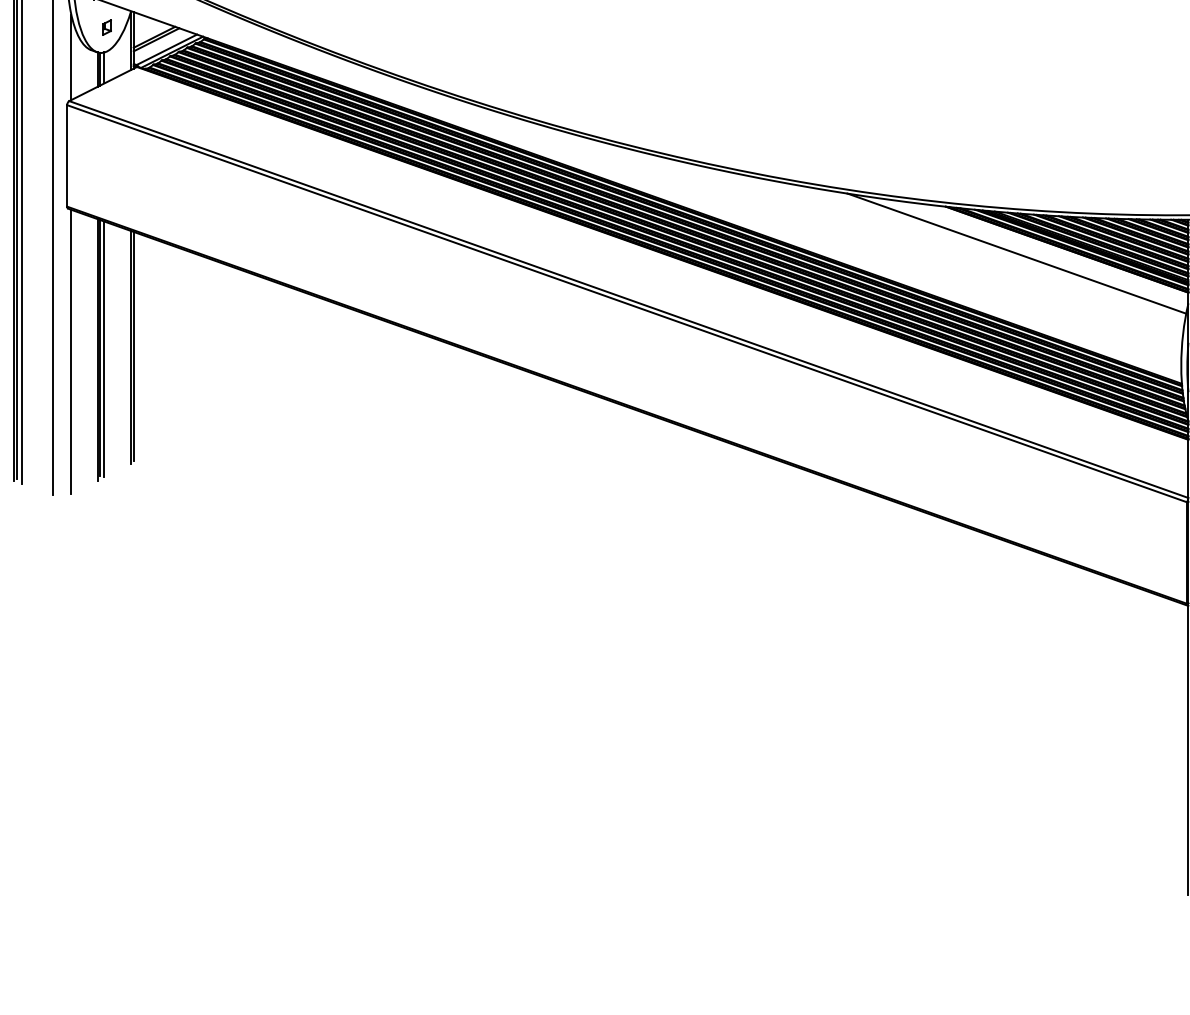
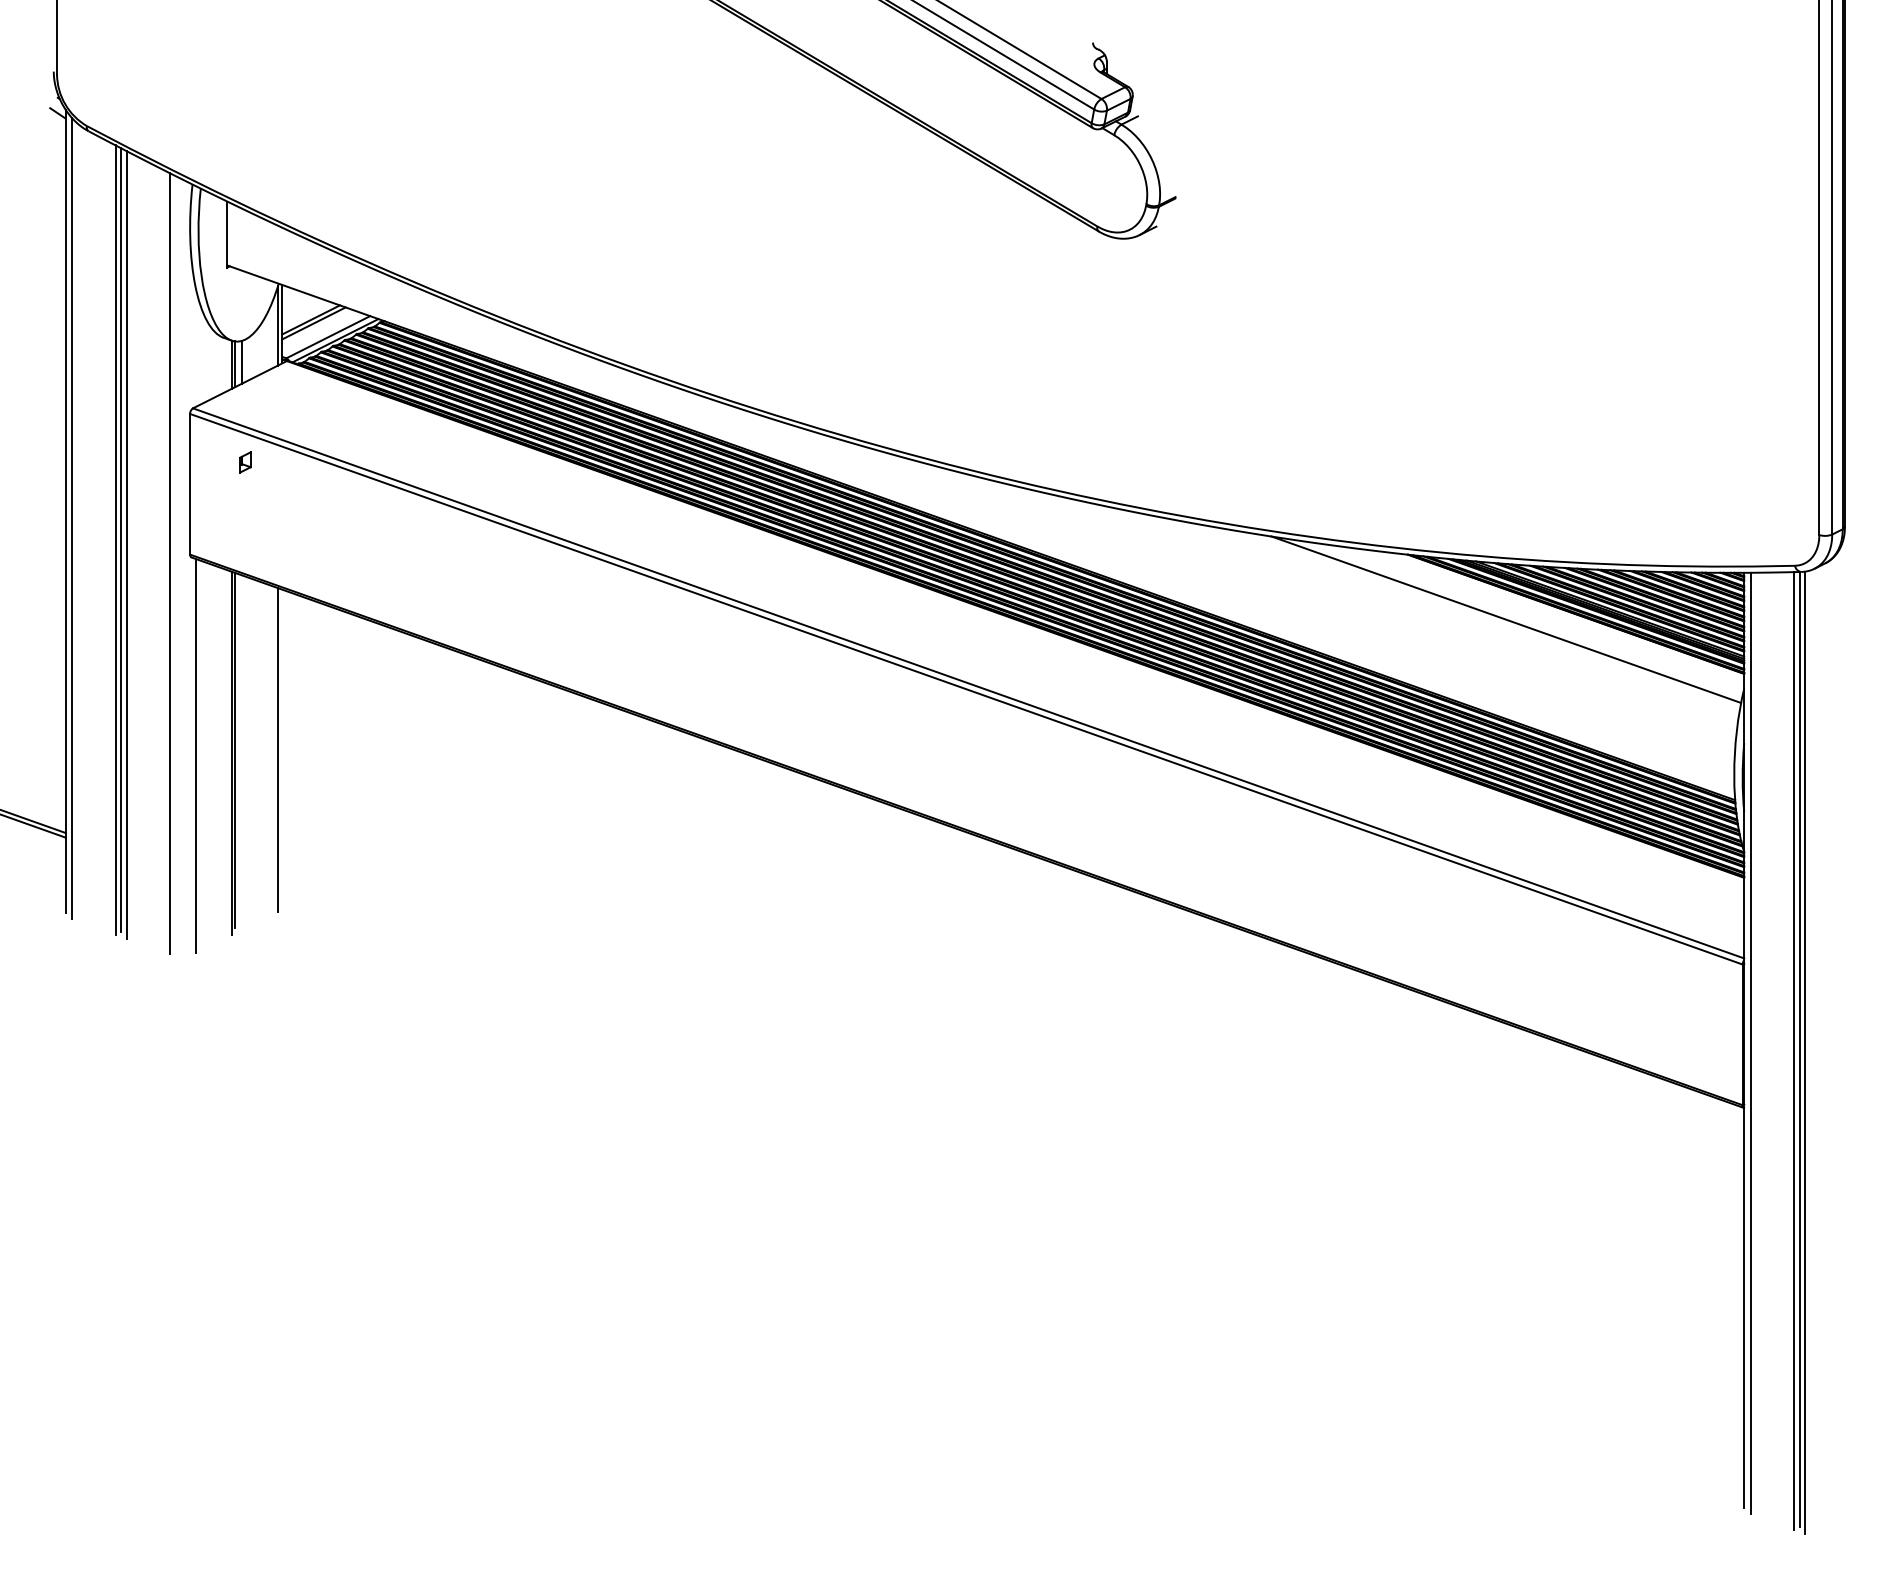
part: (107, 27) -> (245, 462), moved
line: (71, 57) -> (195, 347), removed
line: (133, 345) -> (282, 747), removed
line: (104, 349) -> (241, 752), removed

